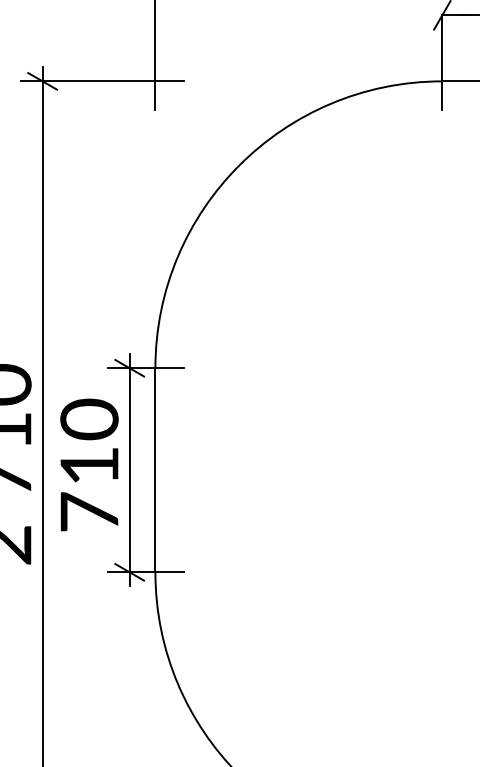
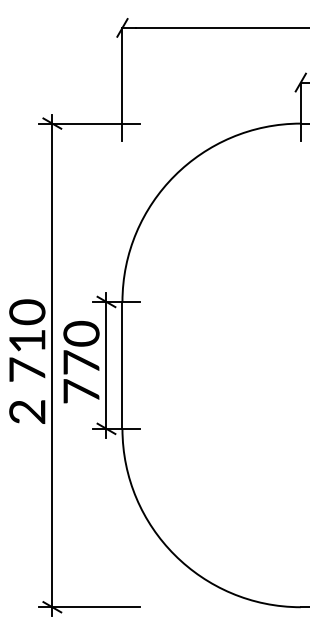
text: (89, 465) -> (81, 362), 710 -> 770

